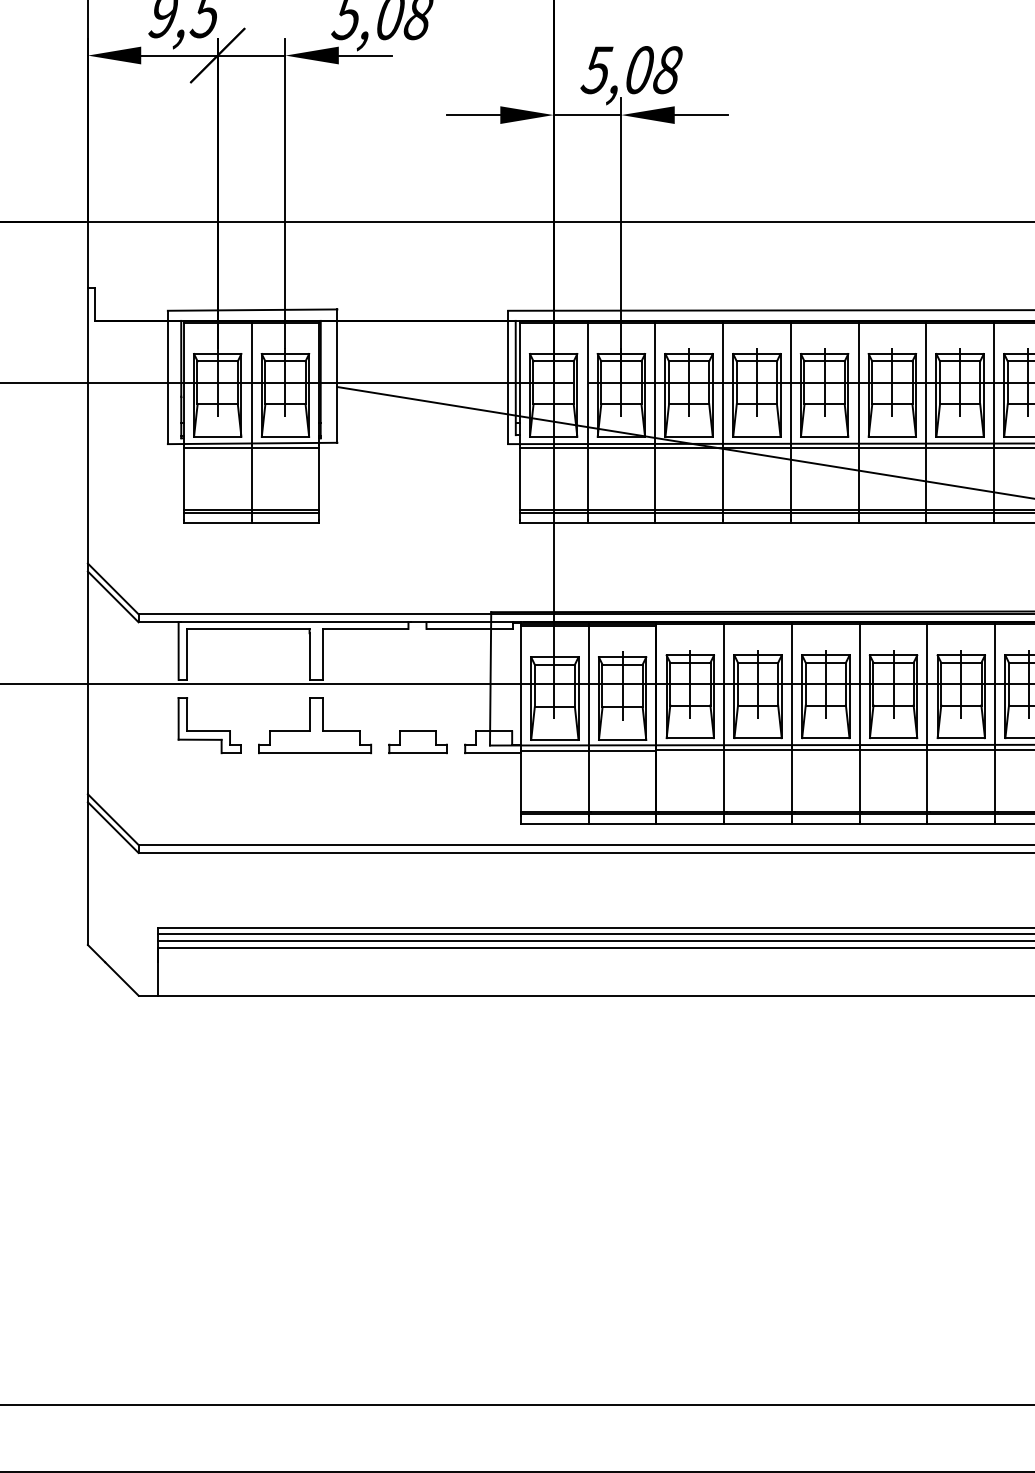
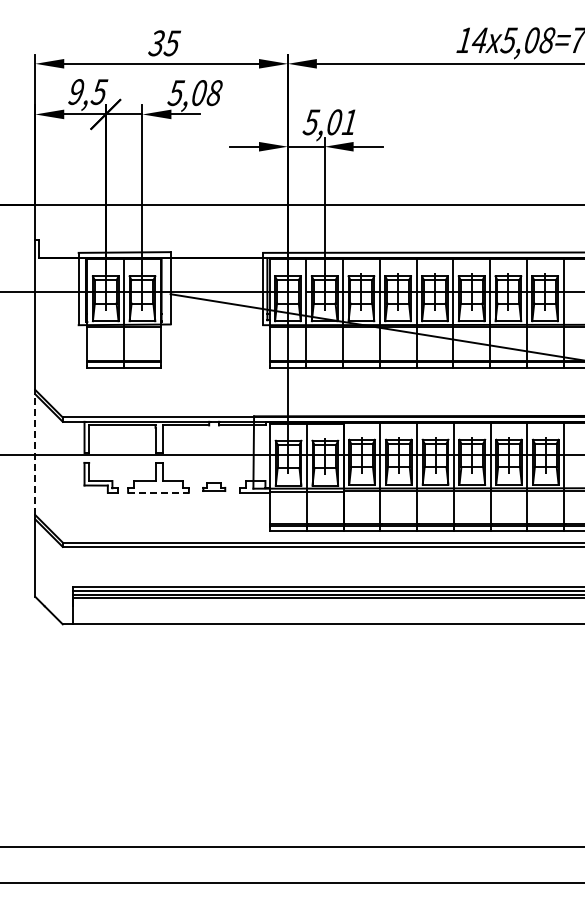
text: (667, 70) -> (349, 122), 5,08 -> 5,01
line: (88, 682) -> (35, 454), solid -> dashed
part: (416, 741) -> (213, 486), size x0.7
line: (316, 752) -> (159, 492), solid -> dashed

